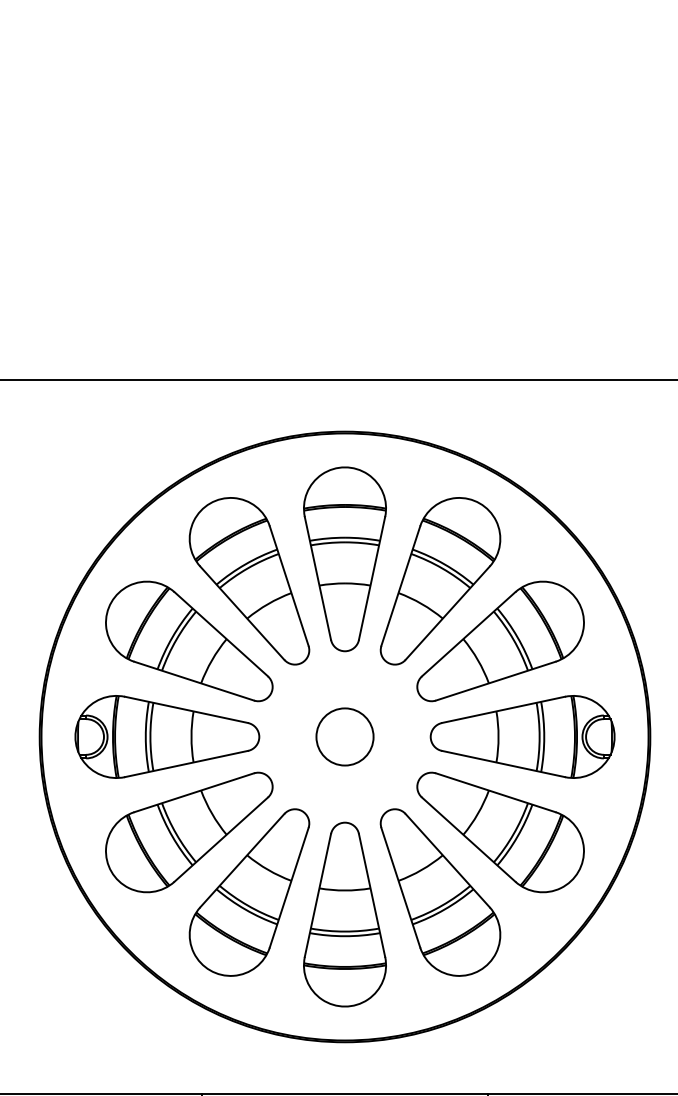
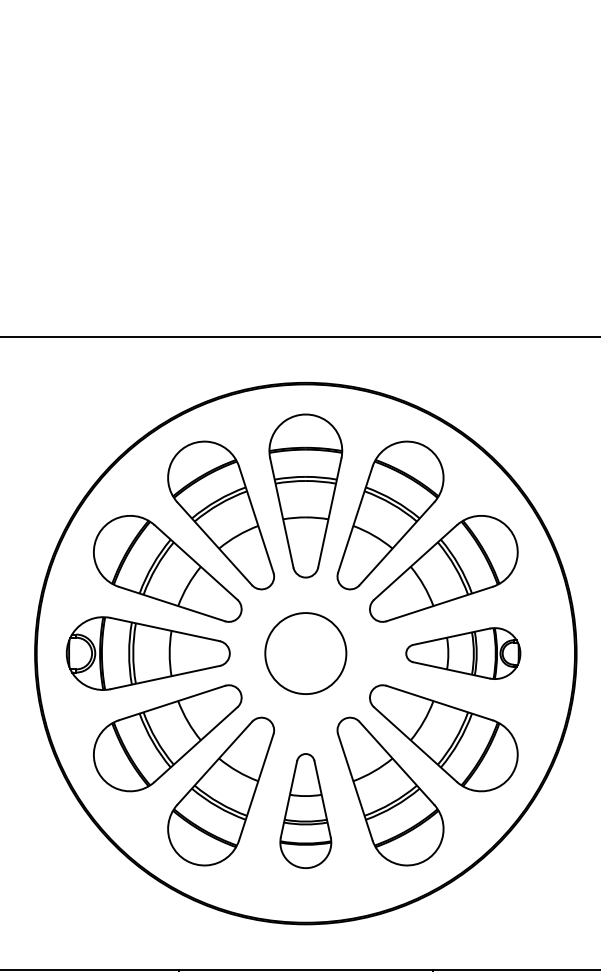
circle: (344, 736) -> (305, 653), size x1.6
part: (522, 736) -> (463, 653), size x0.7
part: (344, 914) -> (305, 811), size x0.7

